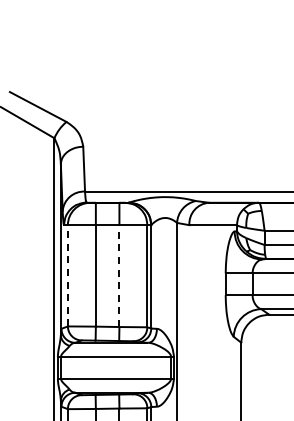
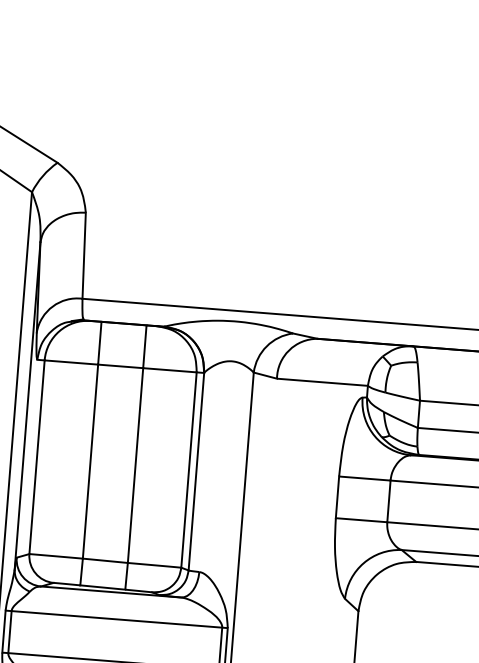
line: (67, 275) -> (36, 456), dashed -> solid
line: (119, 276) -> (135, 466), dashed -> solid

